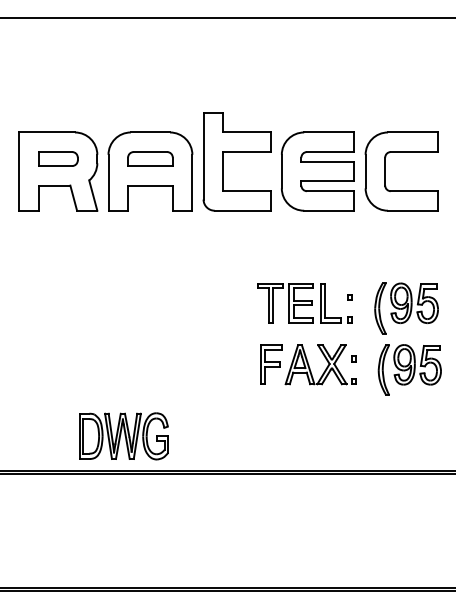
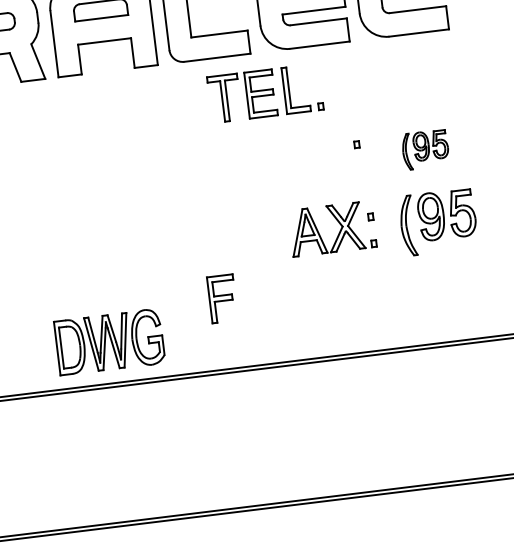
part: (304, 303) -> (264, 93), moved
part: (406, 308) -> (425, 149), size x0.6
part: (271, 364) -> (222, 298), moved

